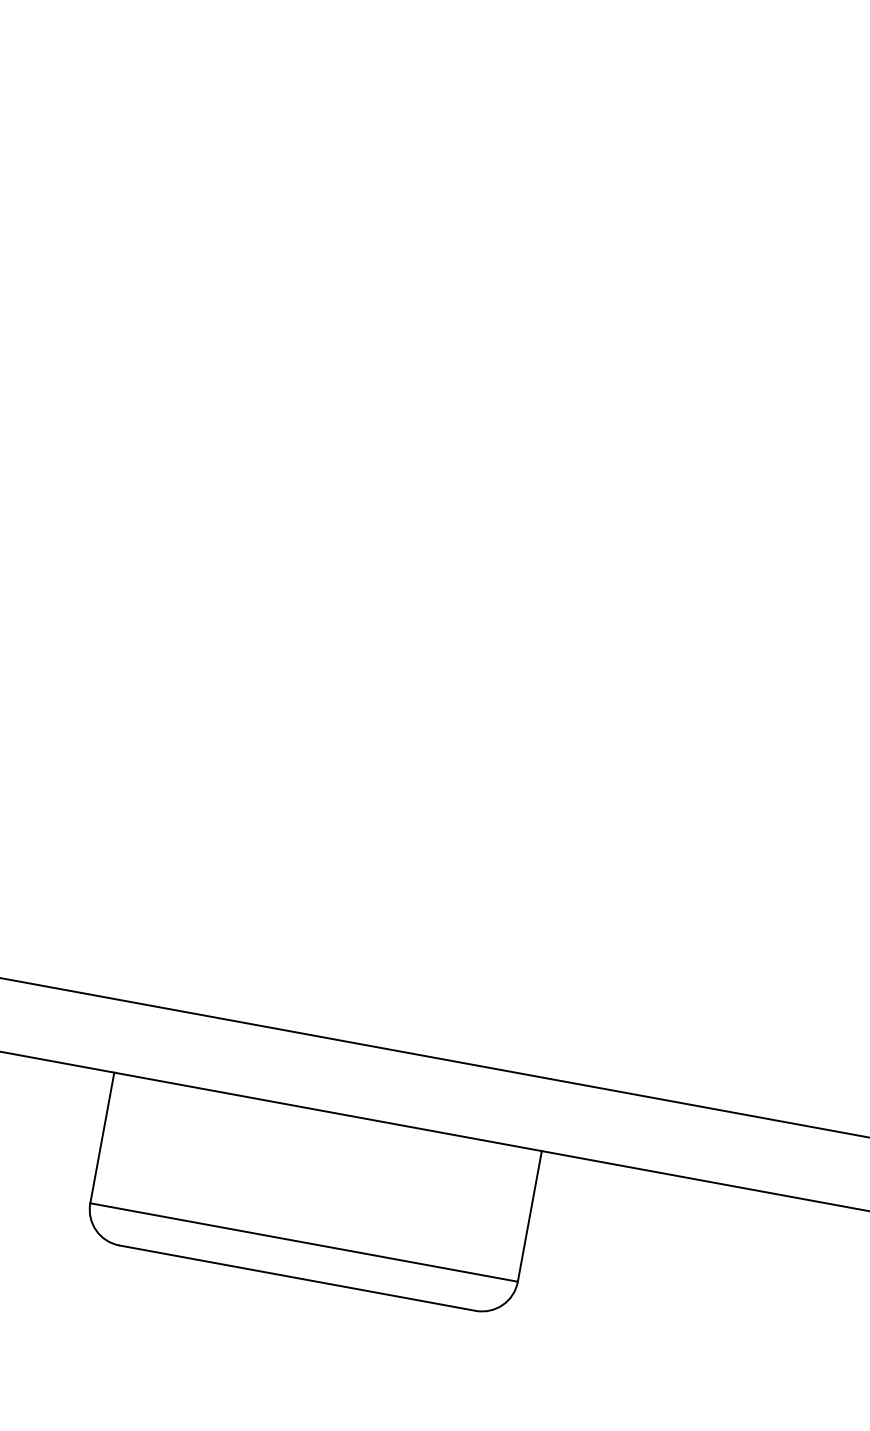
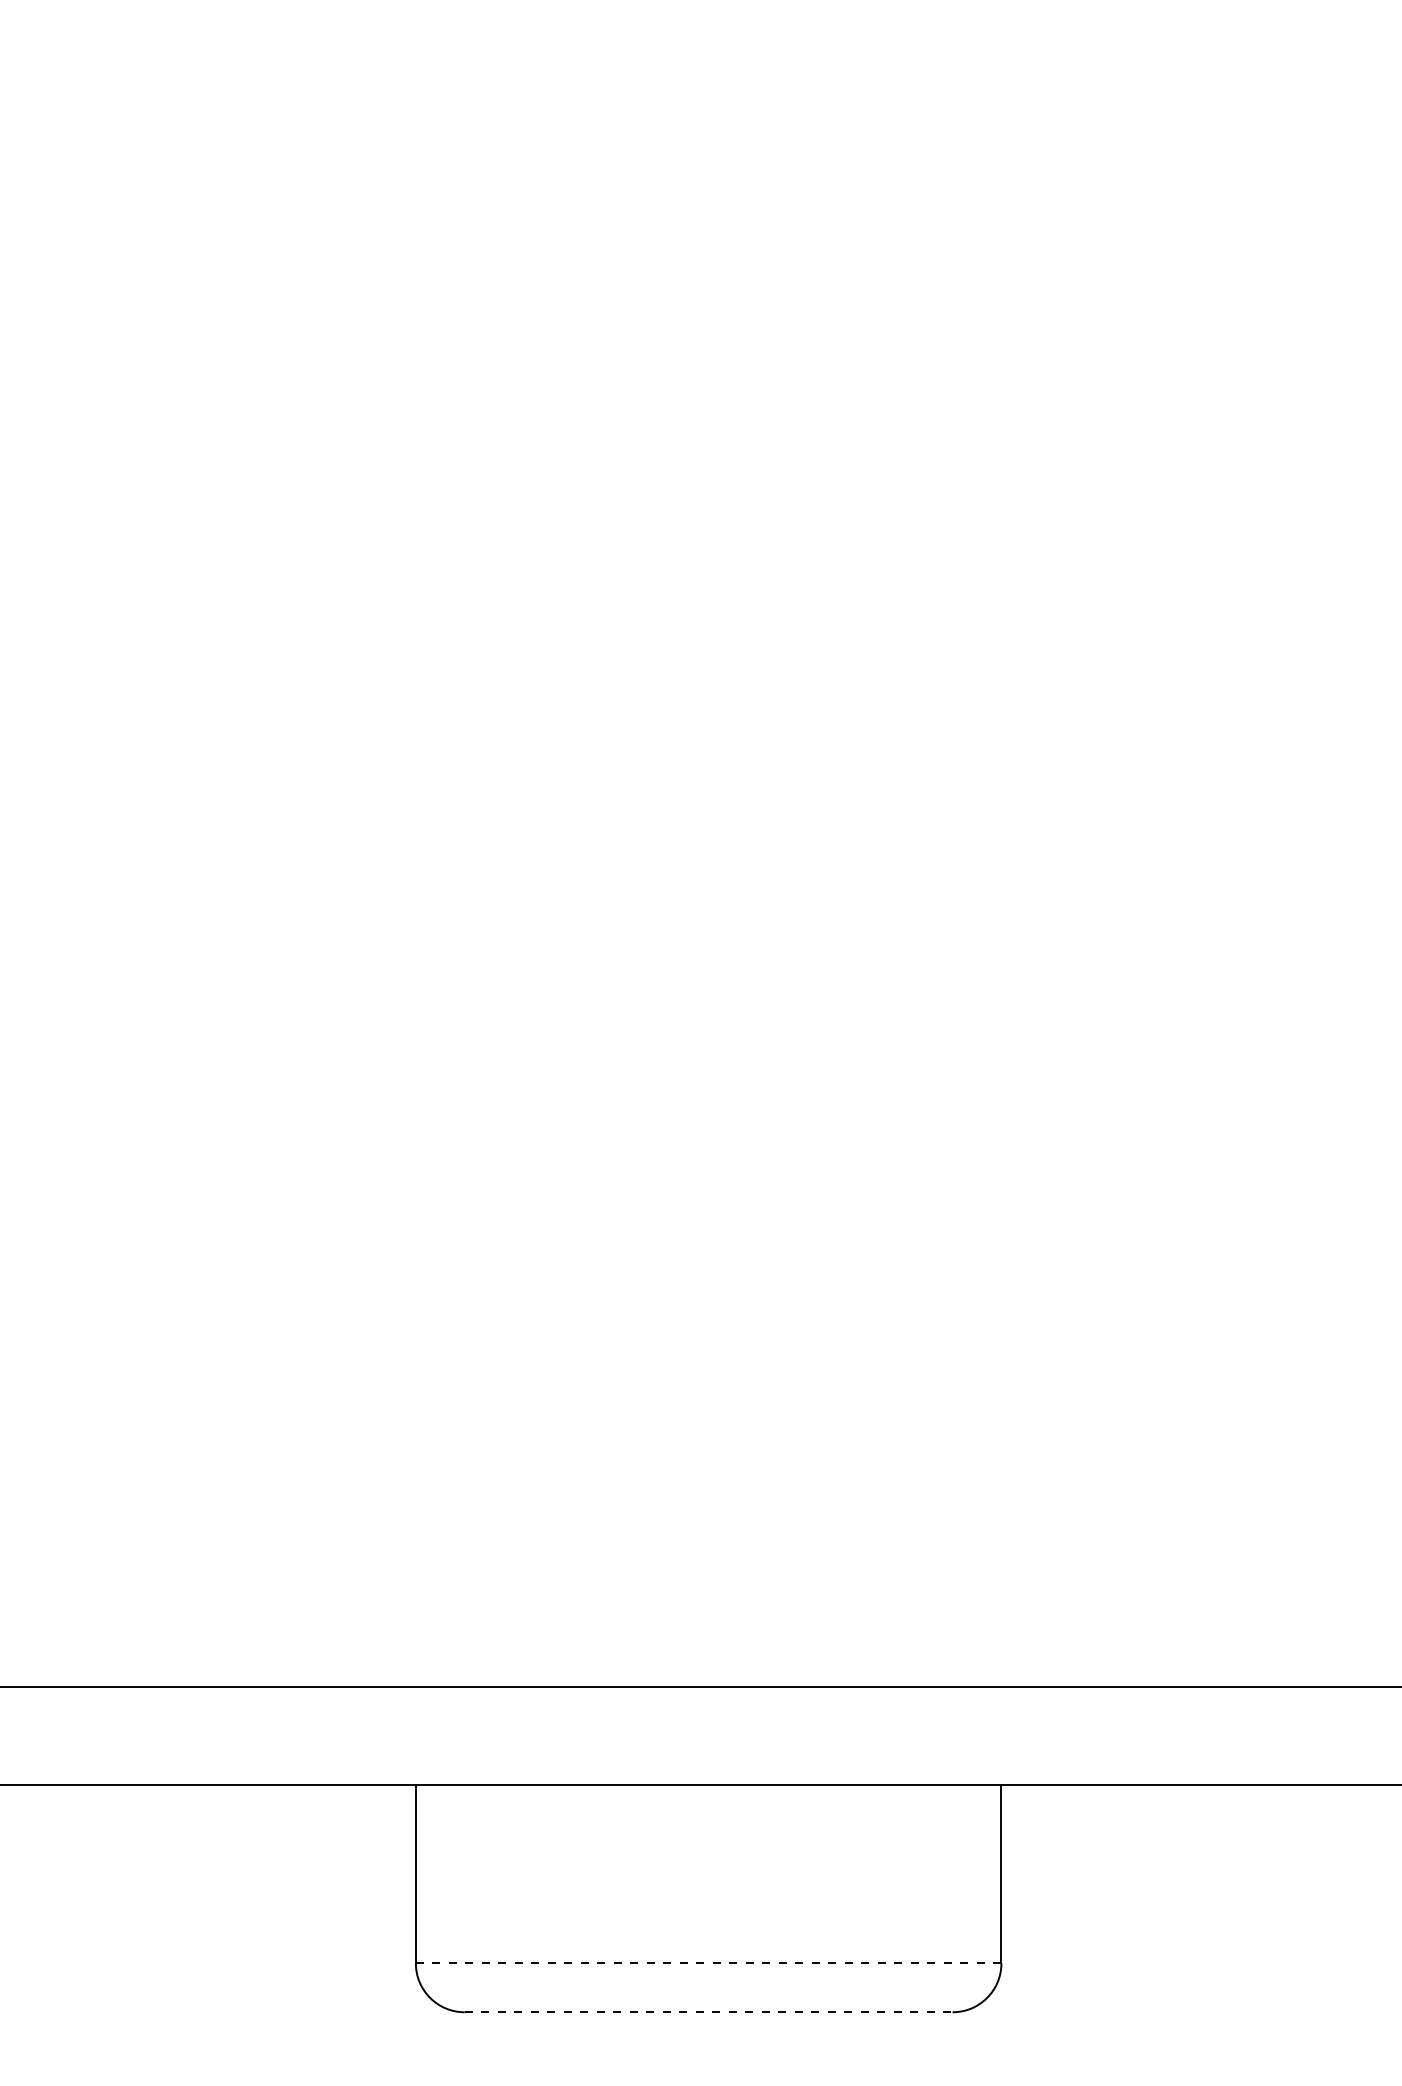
line: (303, 1242) -> (708, 1963), solid -> dashed
line: (297, 1278) -> (708, 2012), solid -> dashed

